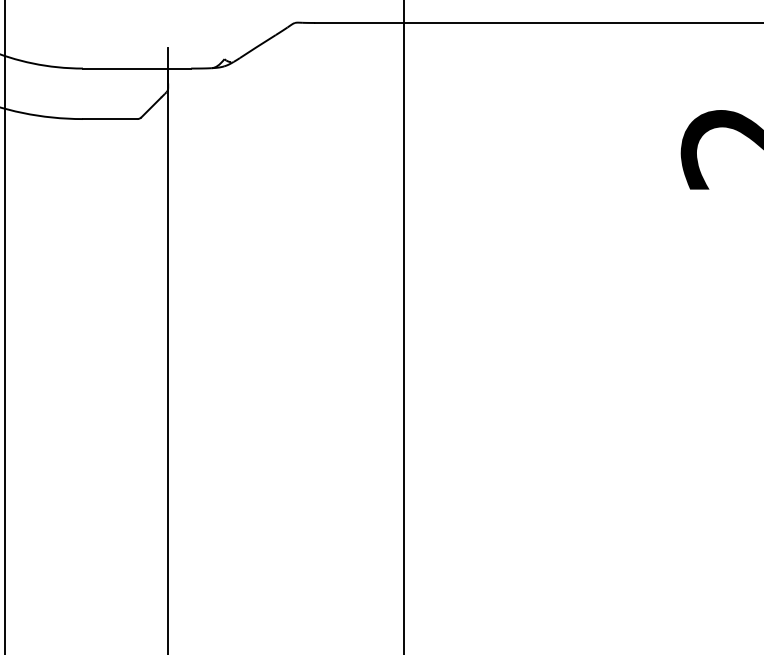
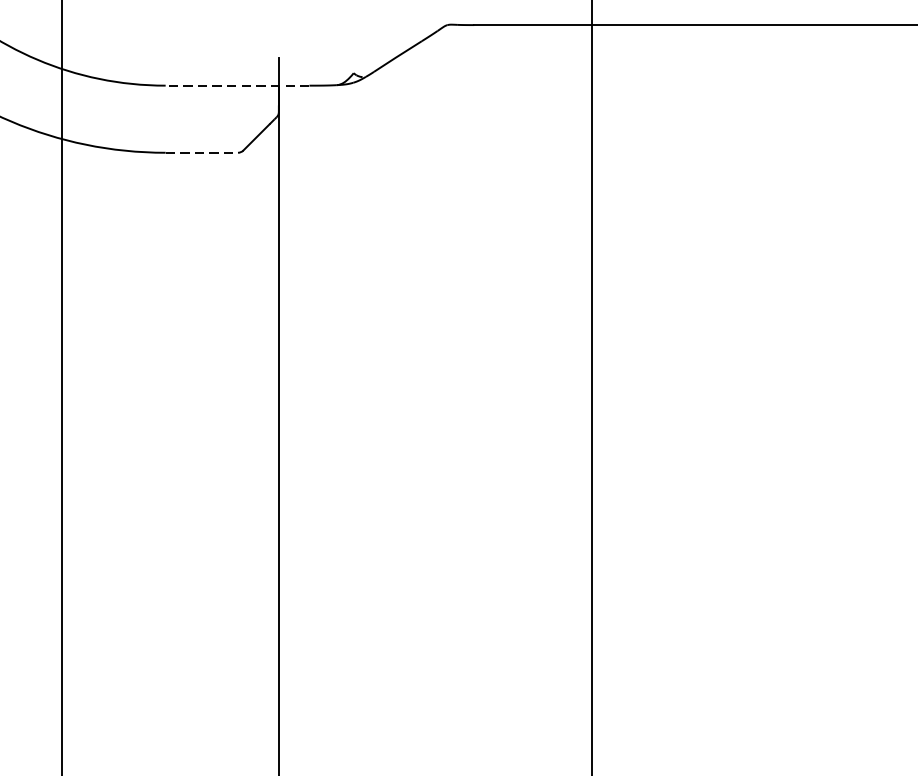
line: (136, 68) -> (236, 85), solid -> dashed
line: (110, 119) -> (202, 153), solid -> dashed

